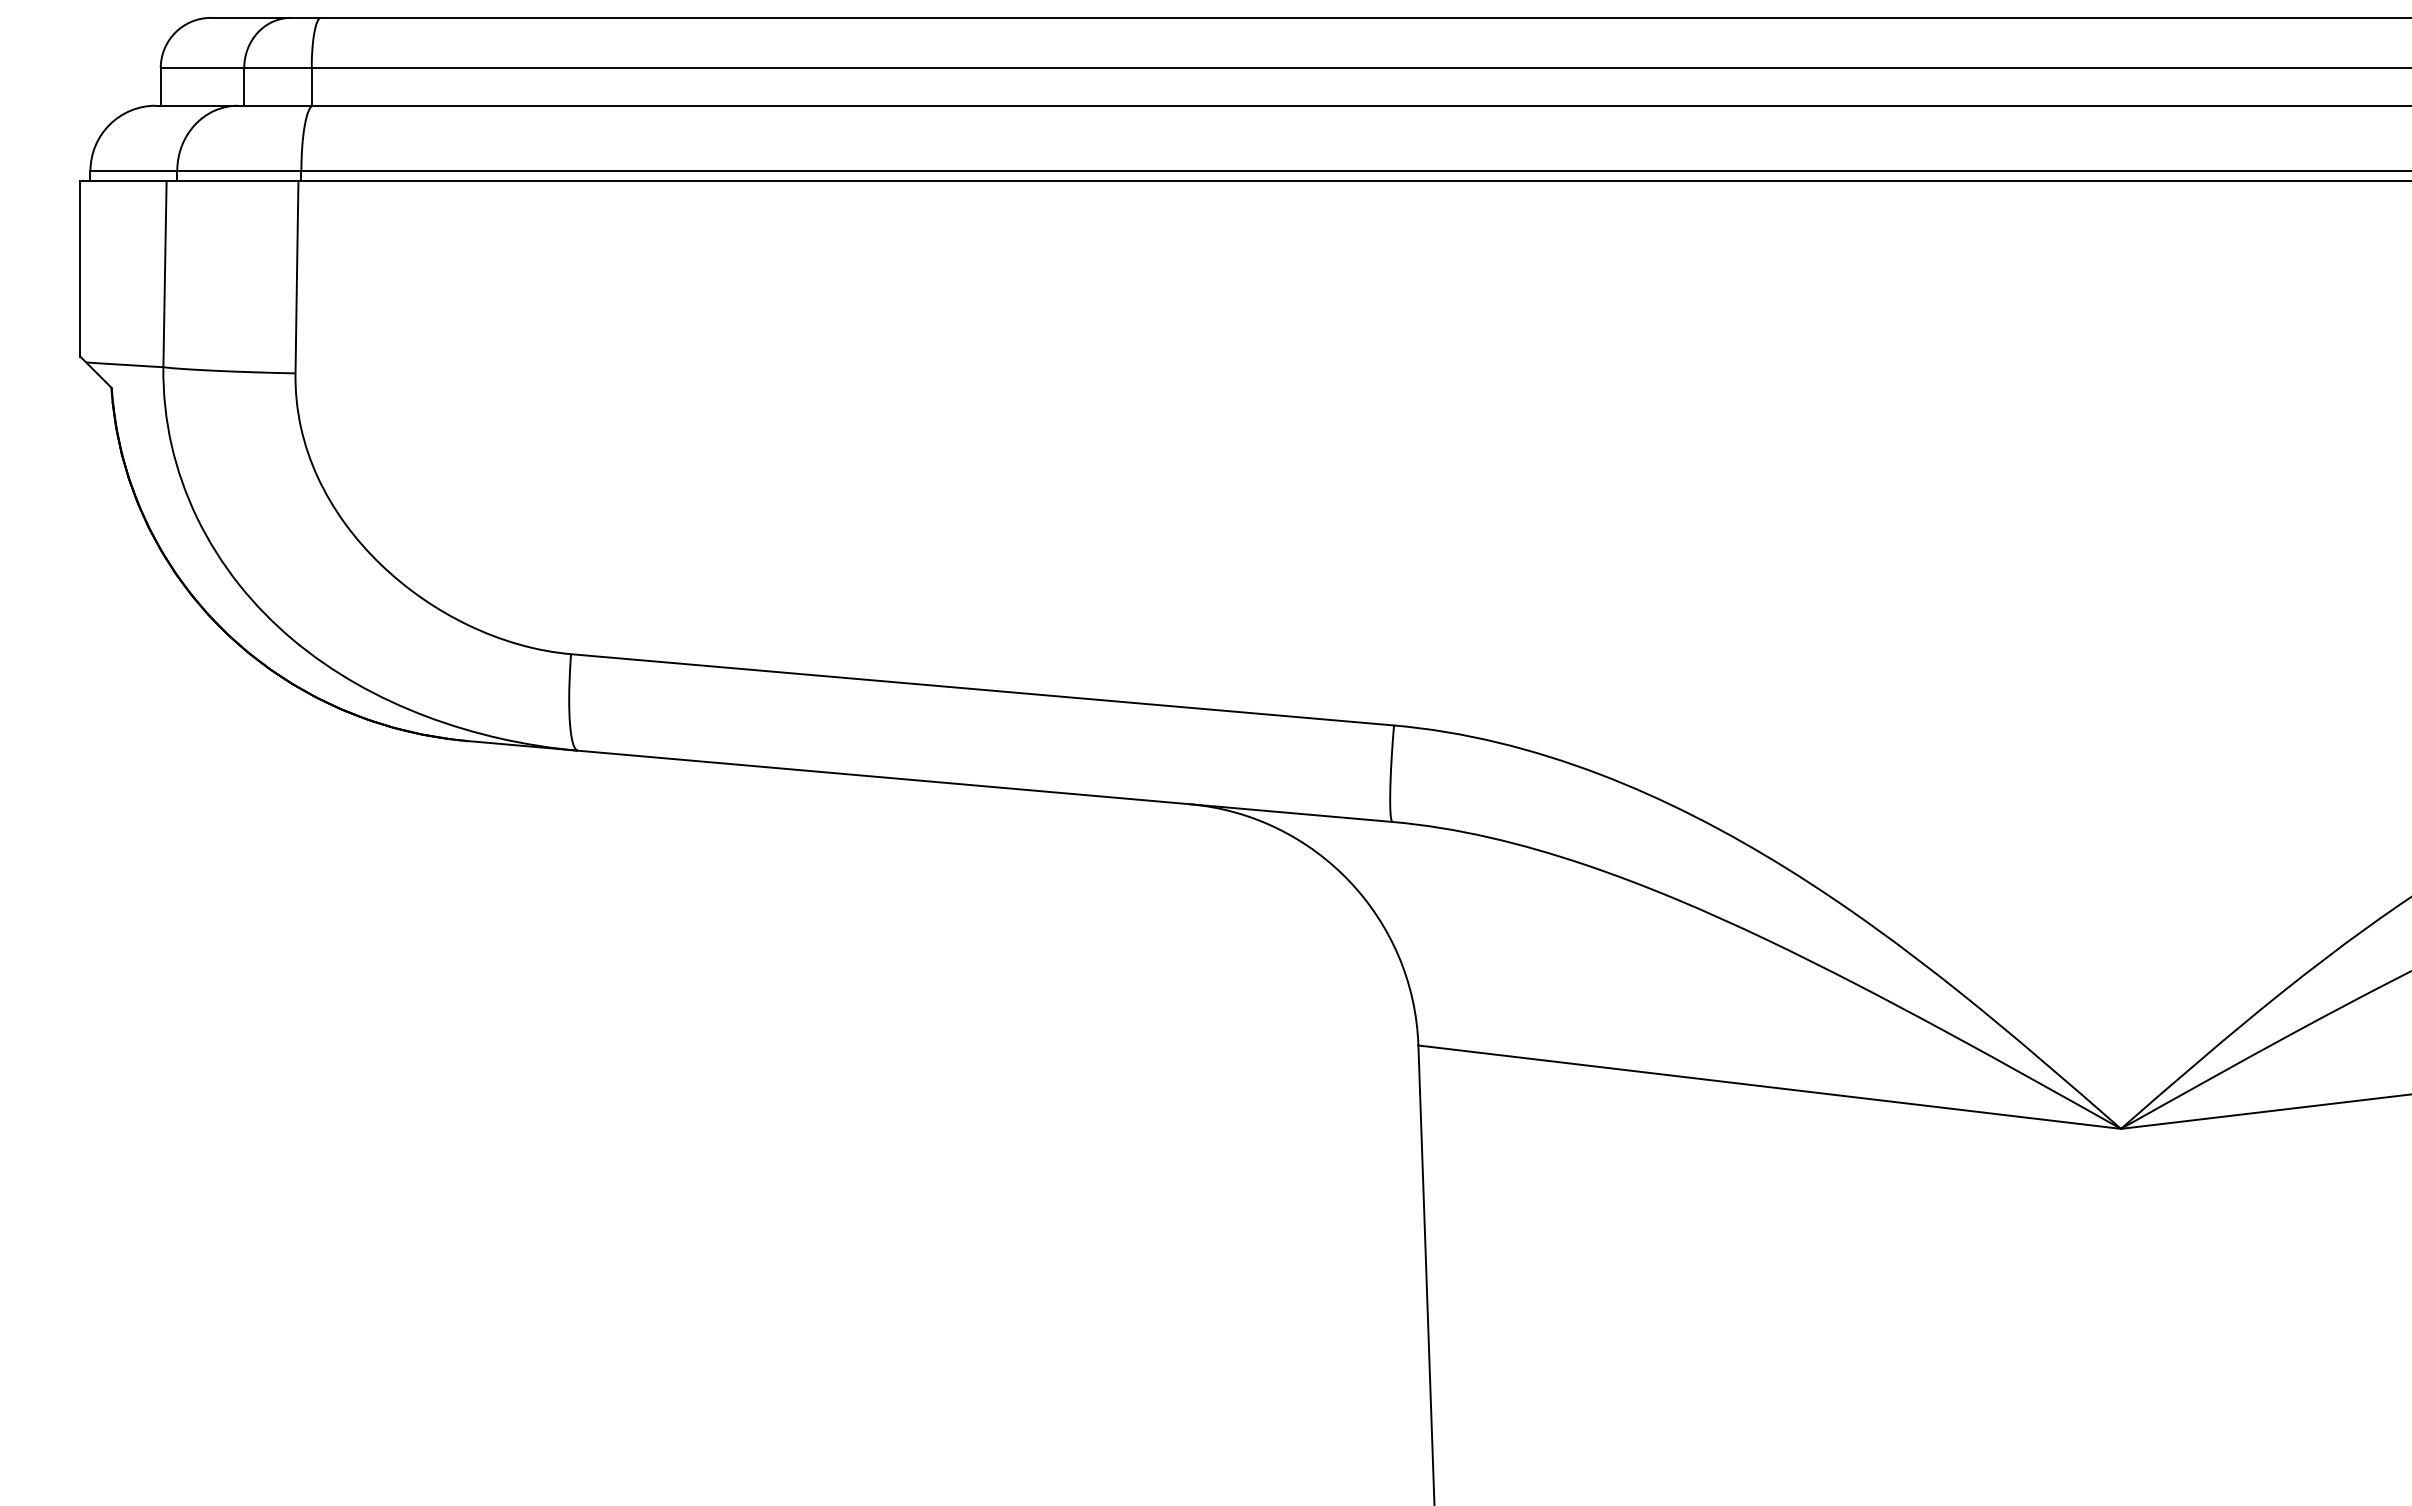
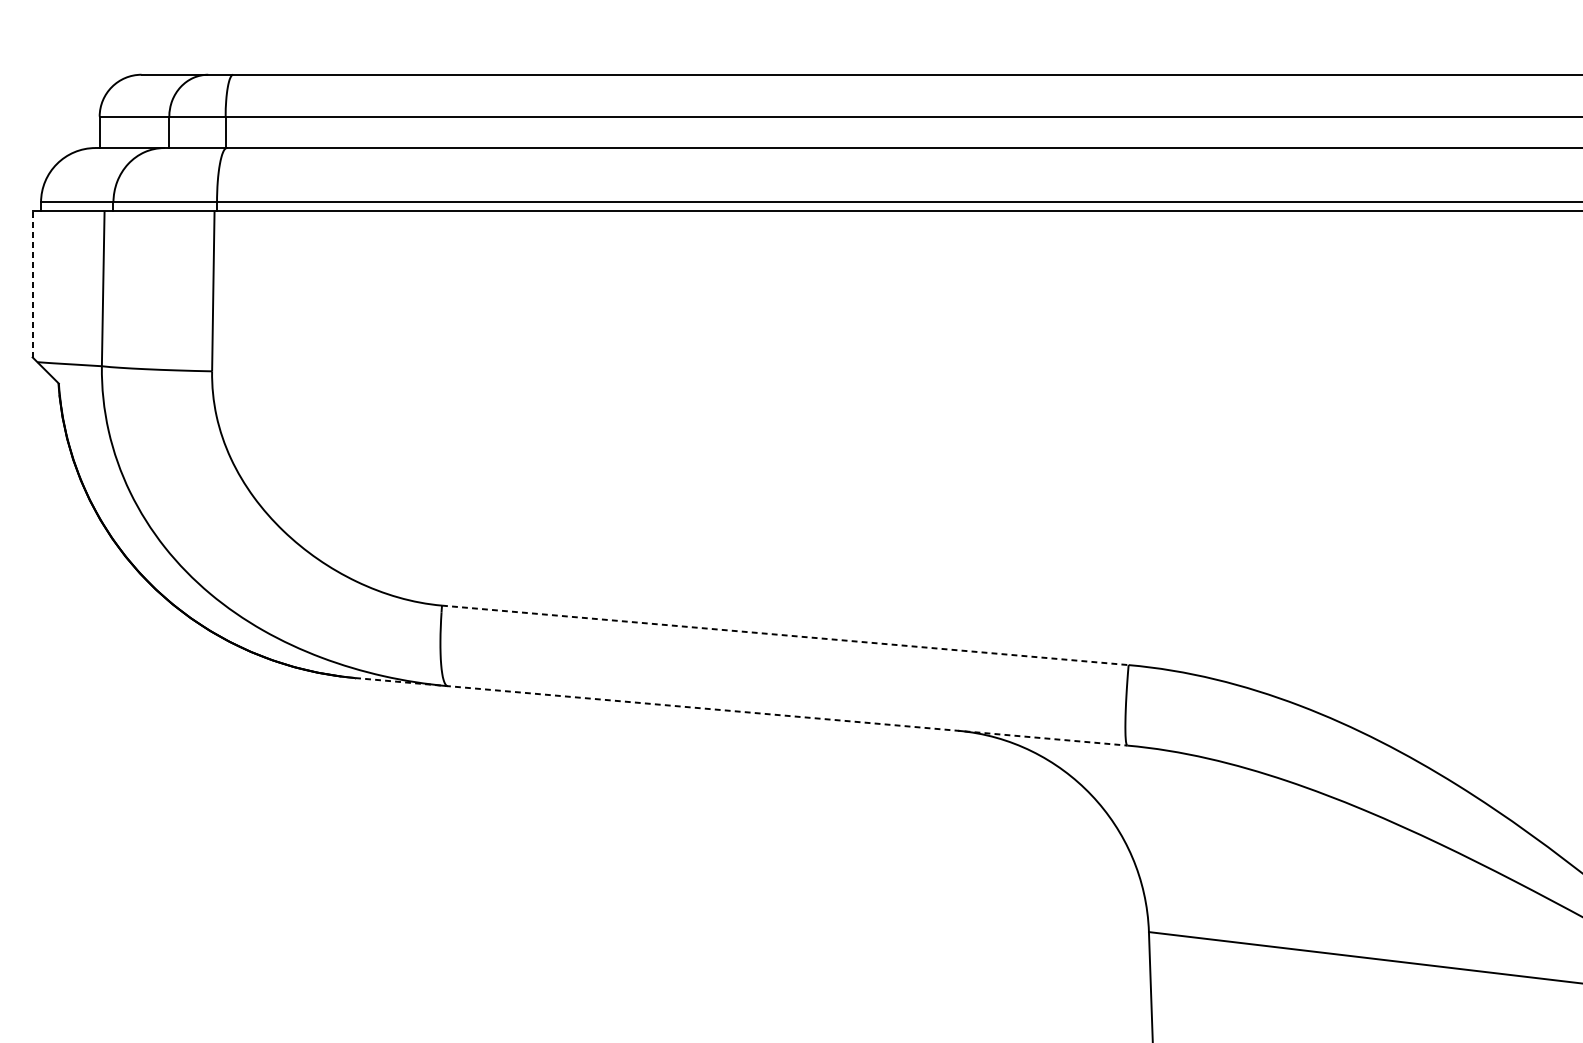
line: (80, 268) -> (32, 283), solid -> dashed
line: (983, 689) -> (786, 635), solid -> dashed
line: (929, 781) -> (741, 711), solid -> dashed

